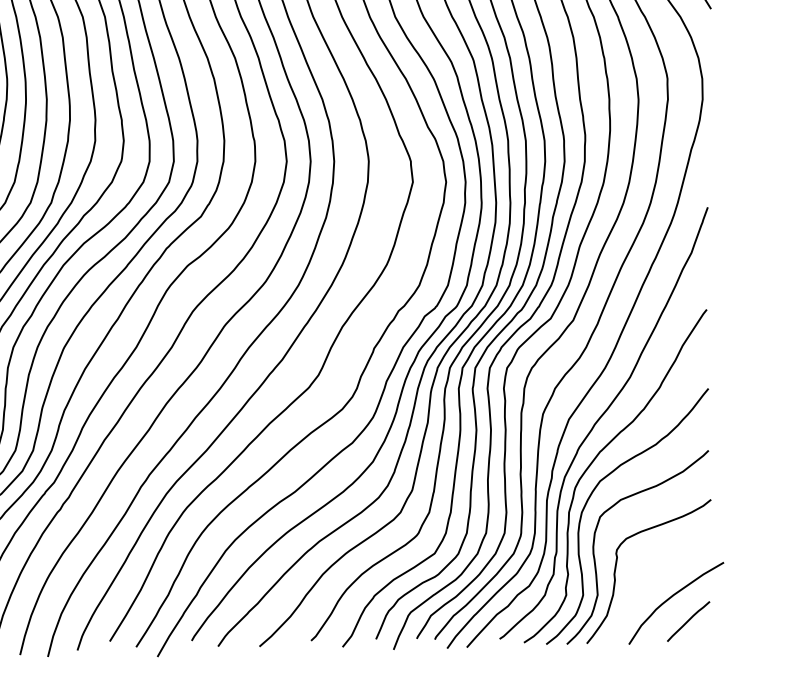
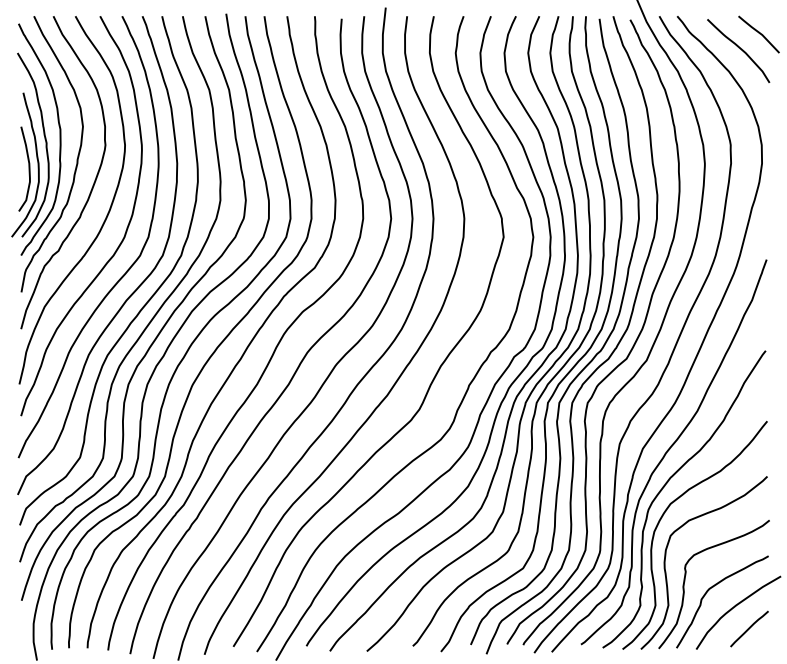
curve: (648, 574) -> (713, 587), added

